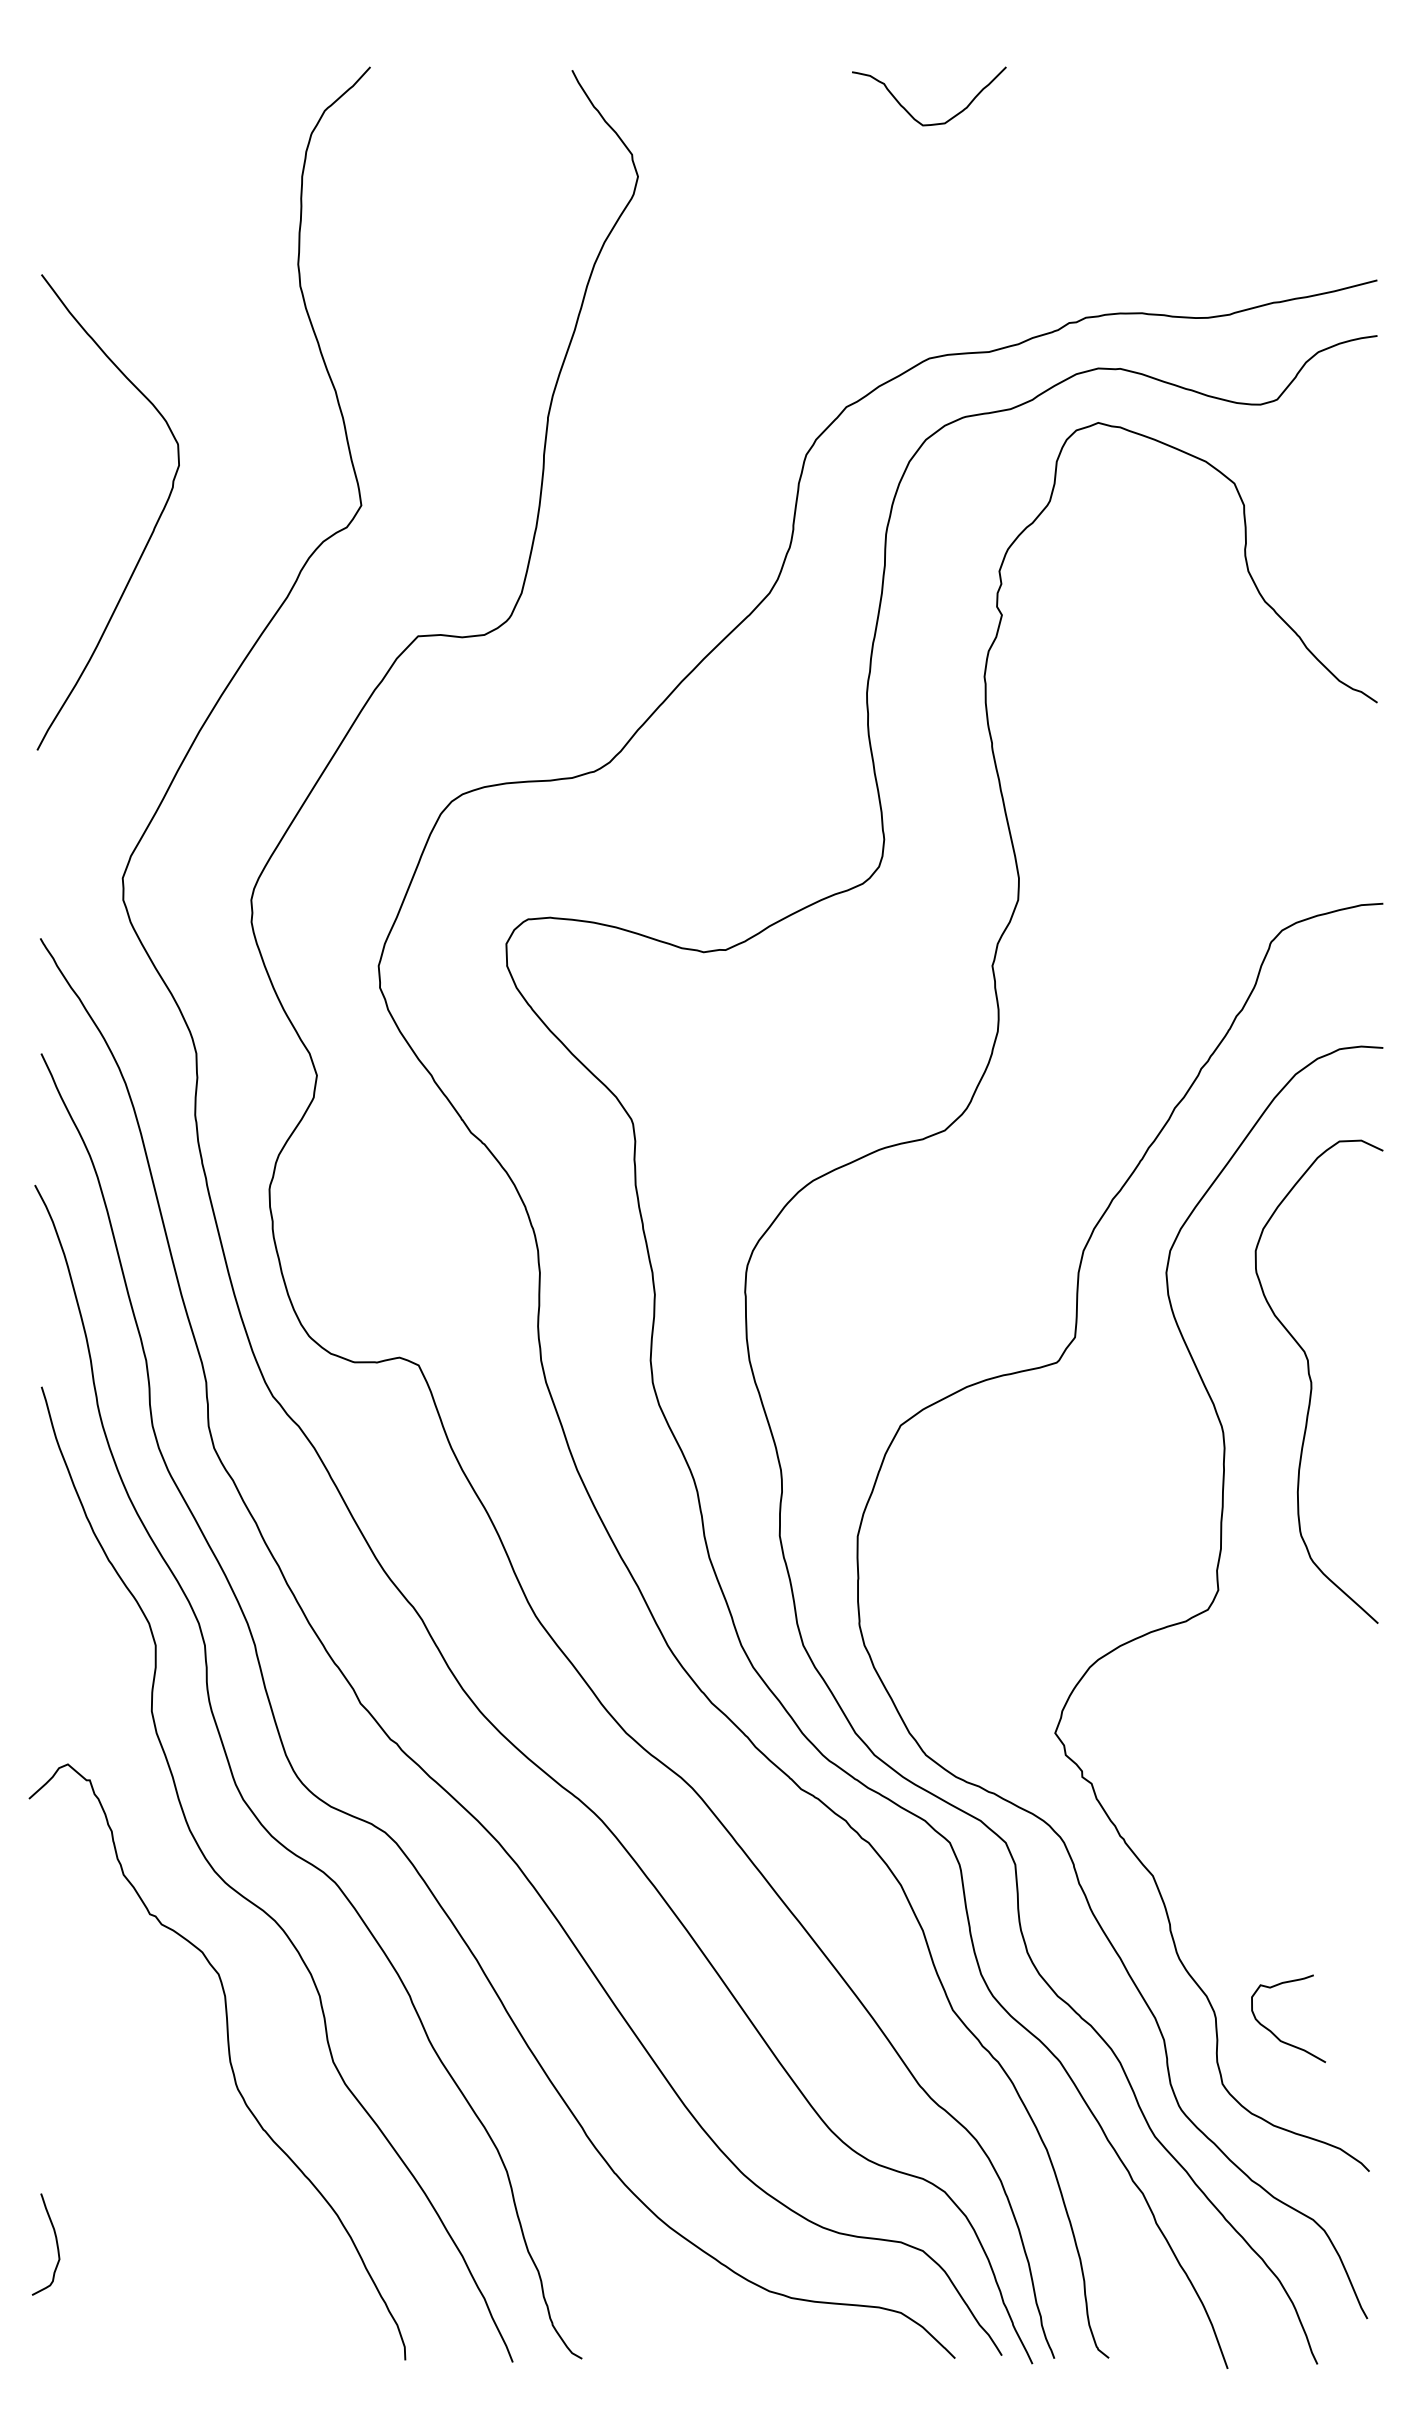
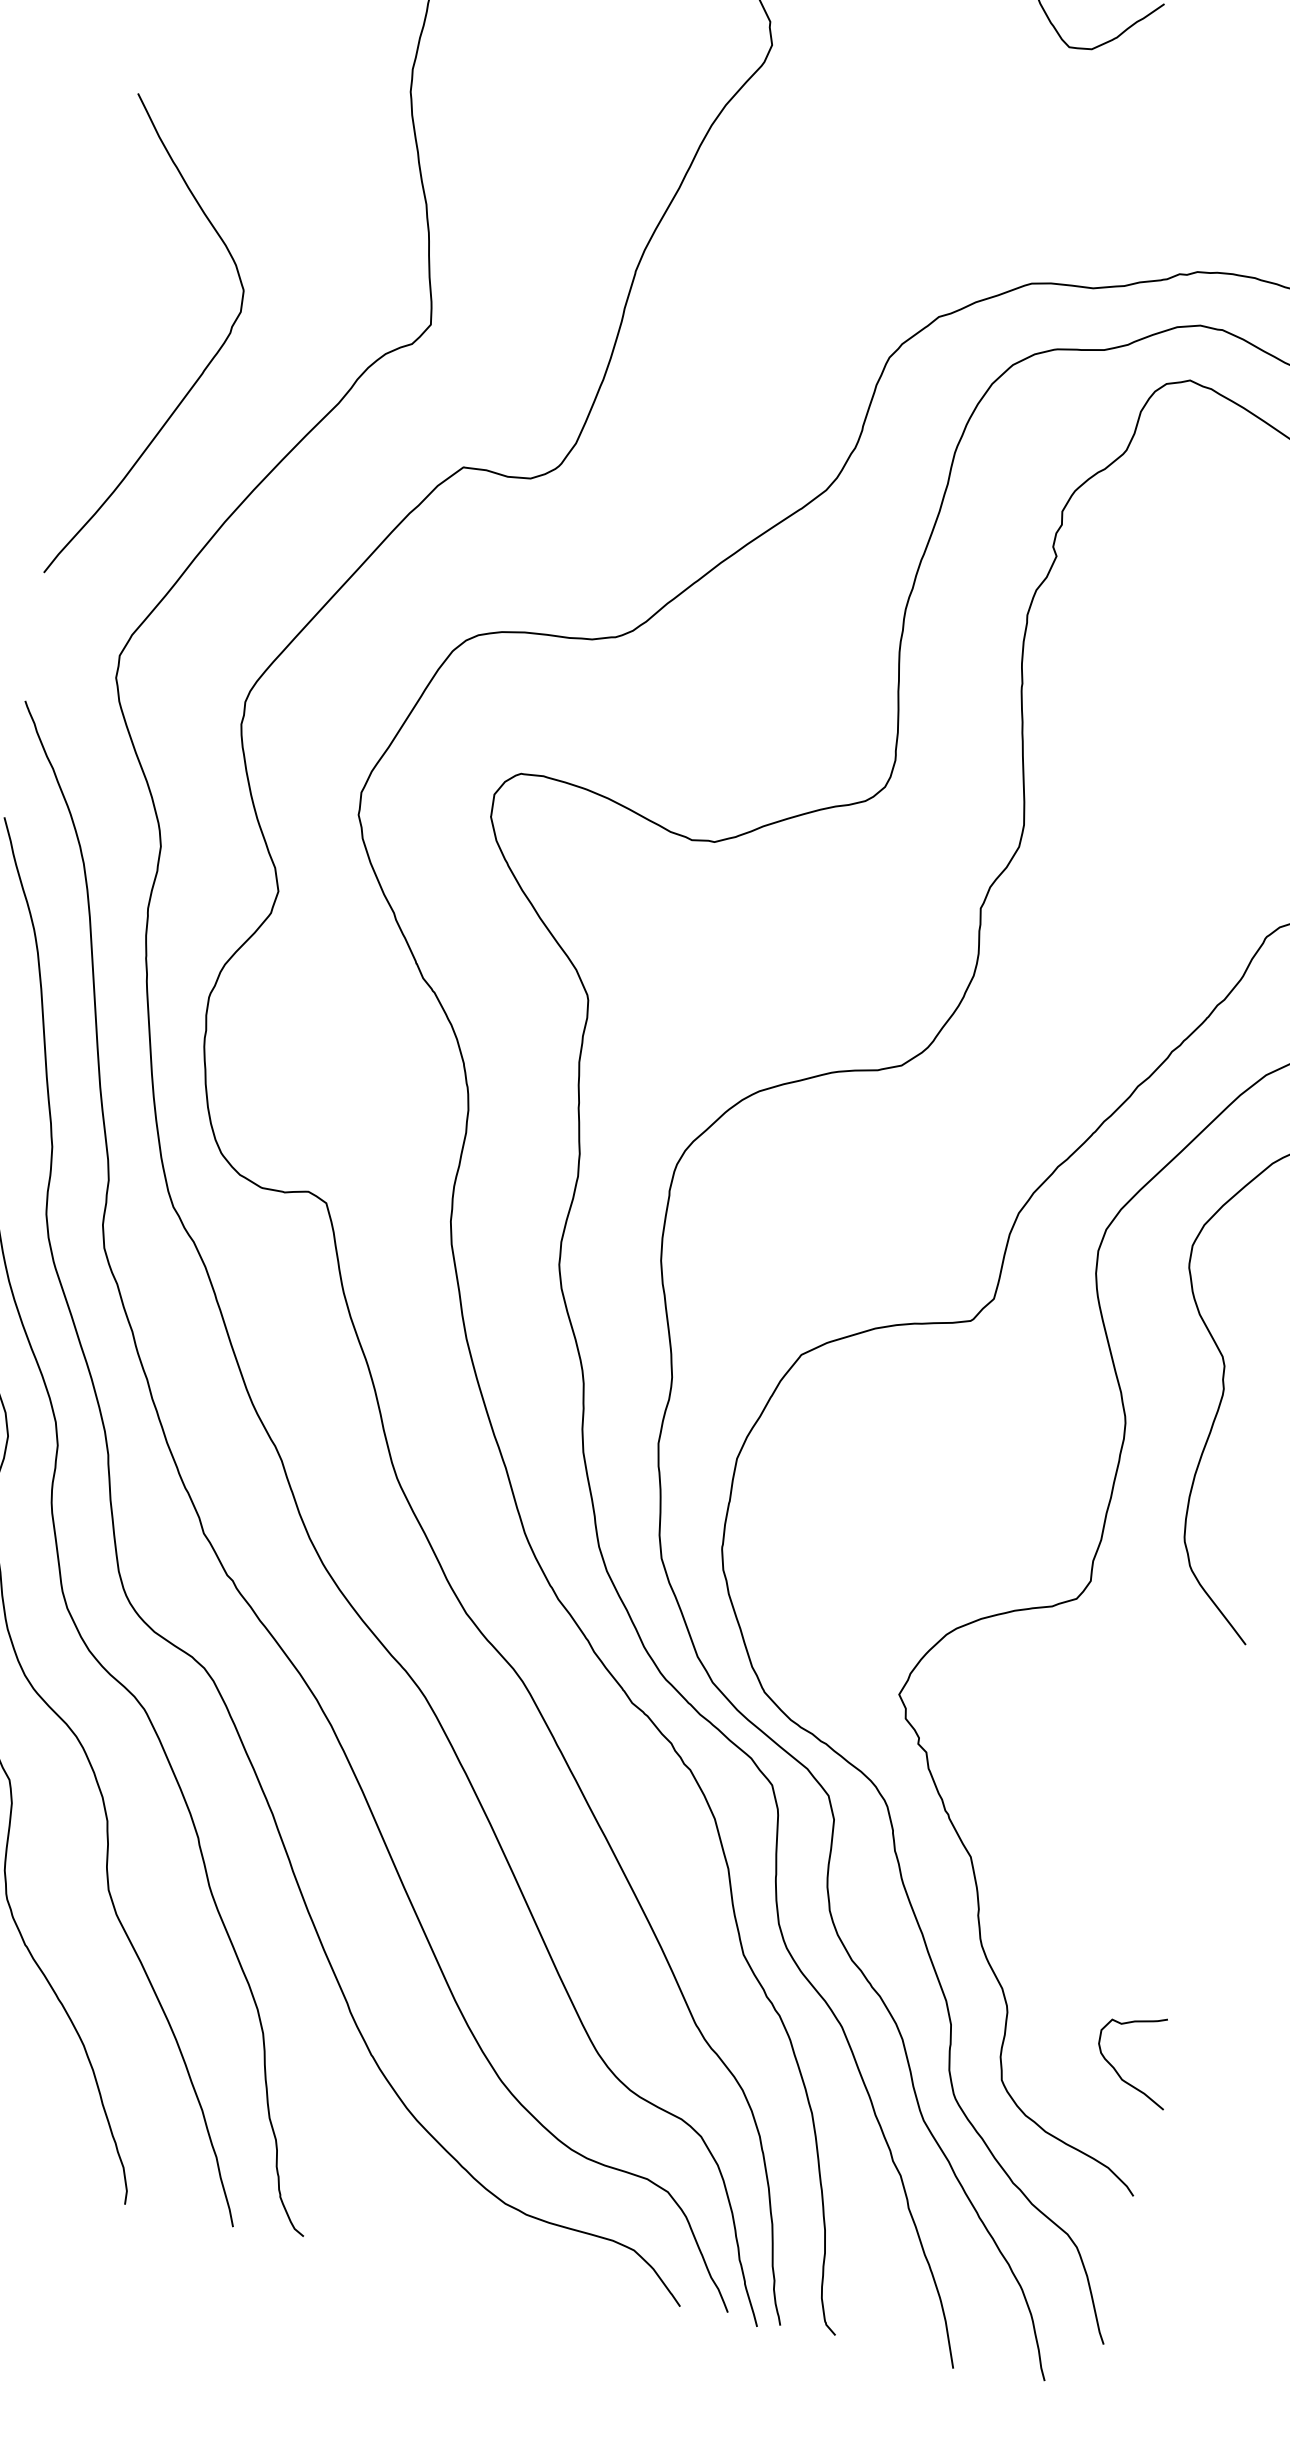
curve: (150, 534) -> (198, 376), moved
curve: (1273, 2032) -> (1116, 2069), moved

